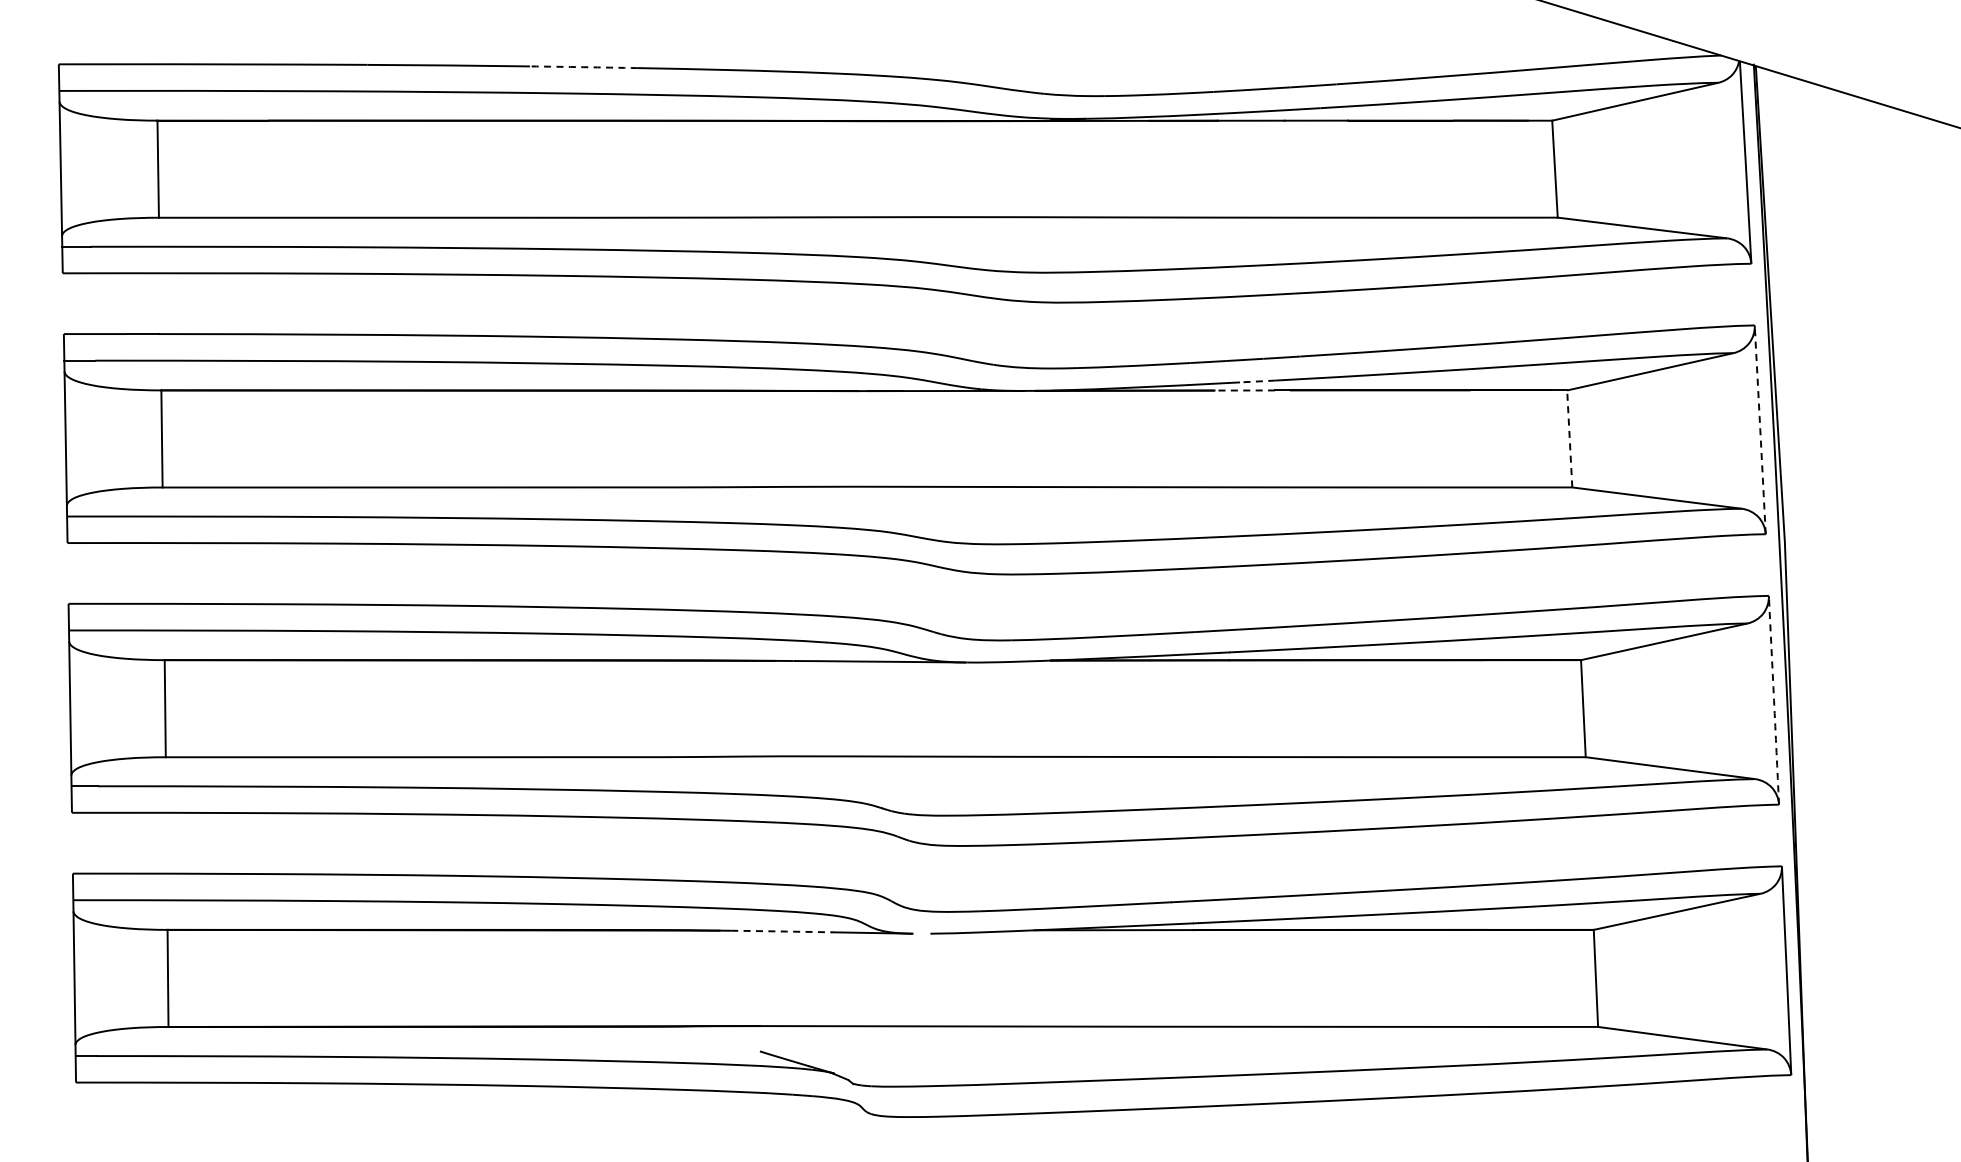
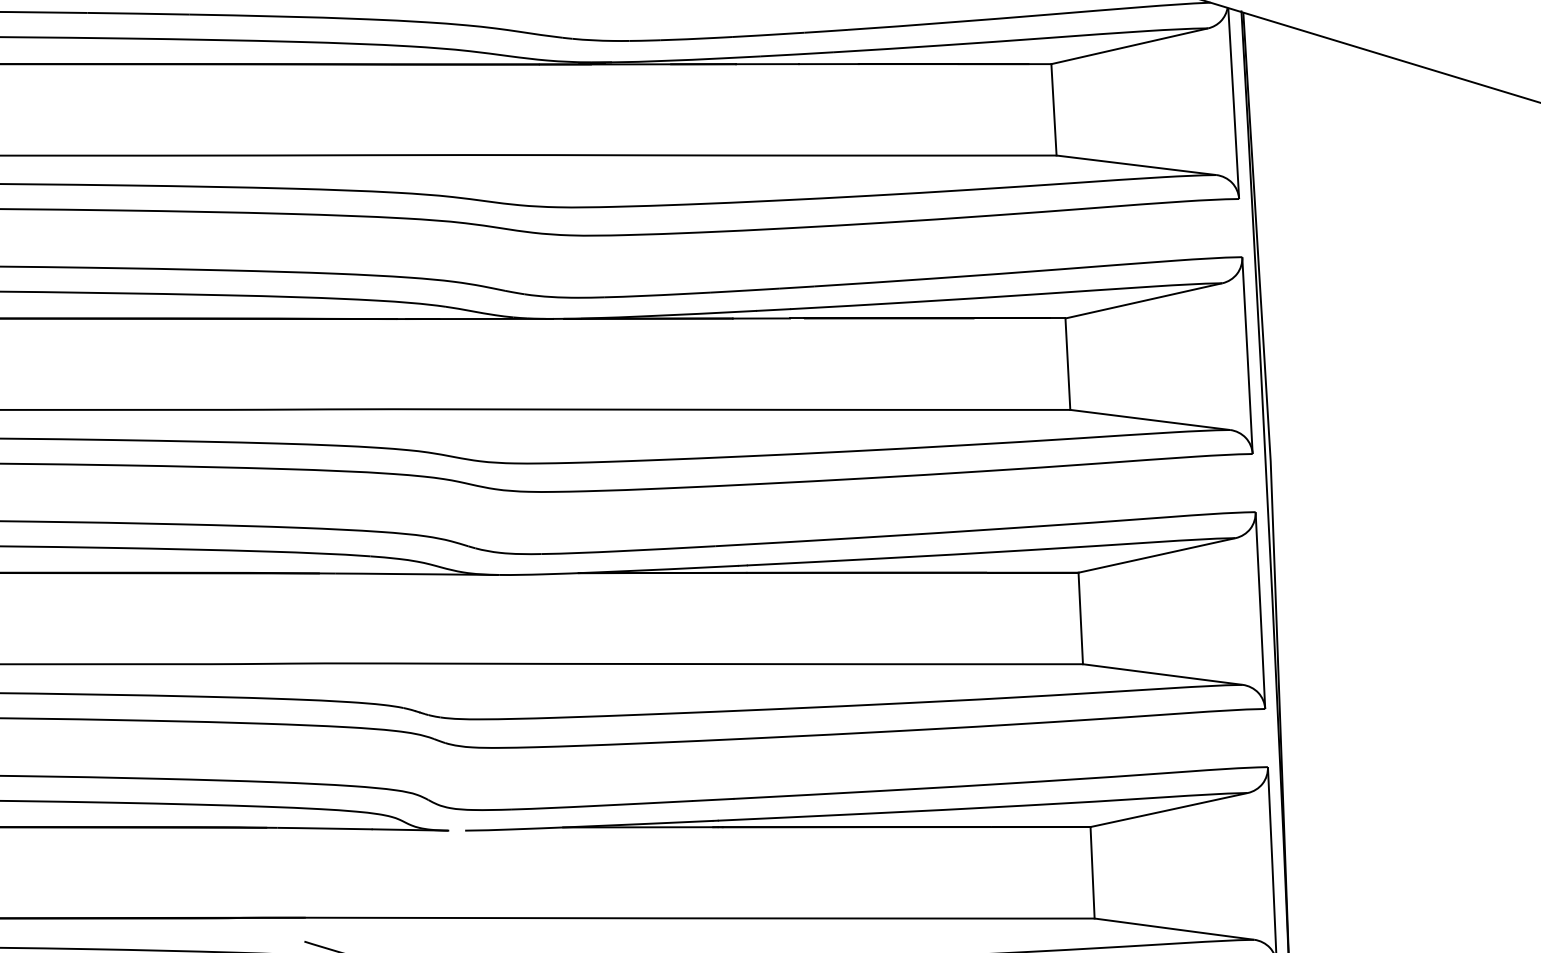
arc: (583, 67) -> (138, 13), dashed -> solid
line: (1257, 381) -> (773, 310), dashed -> solid
line: (1244, 390) -> (761, 318), dashed -> solid
arc: (1760, 429) -> (1247, 355), dashed -> solid
line: (1569, 438) -> (1067, 363), dashed -> solid
arc: (1774, 700) -> (1260, 610), dashed -> solid
line: (782, 931) -> (325, 828), dashed -> solid

